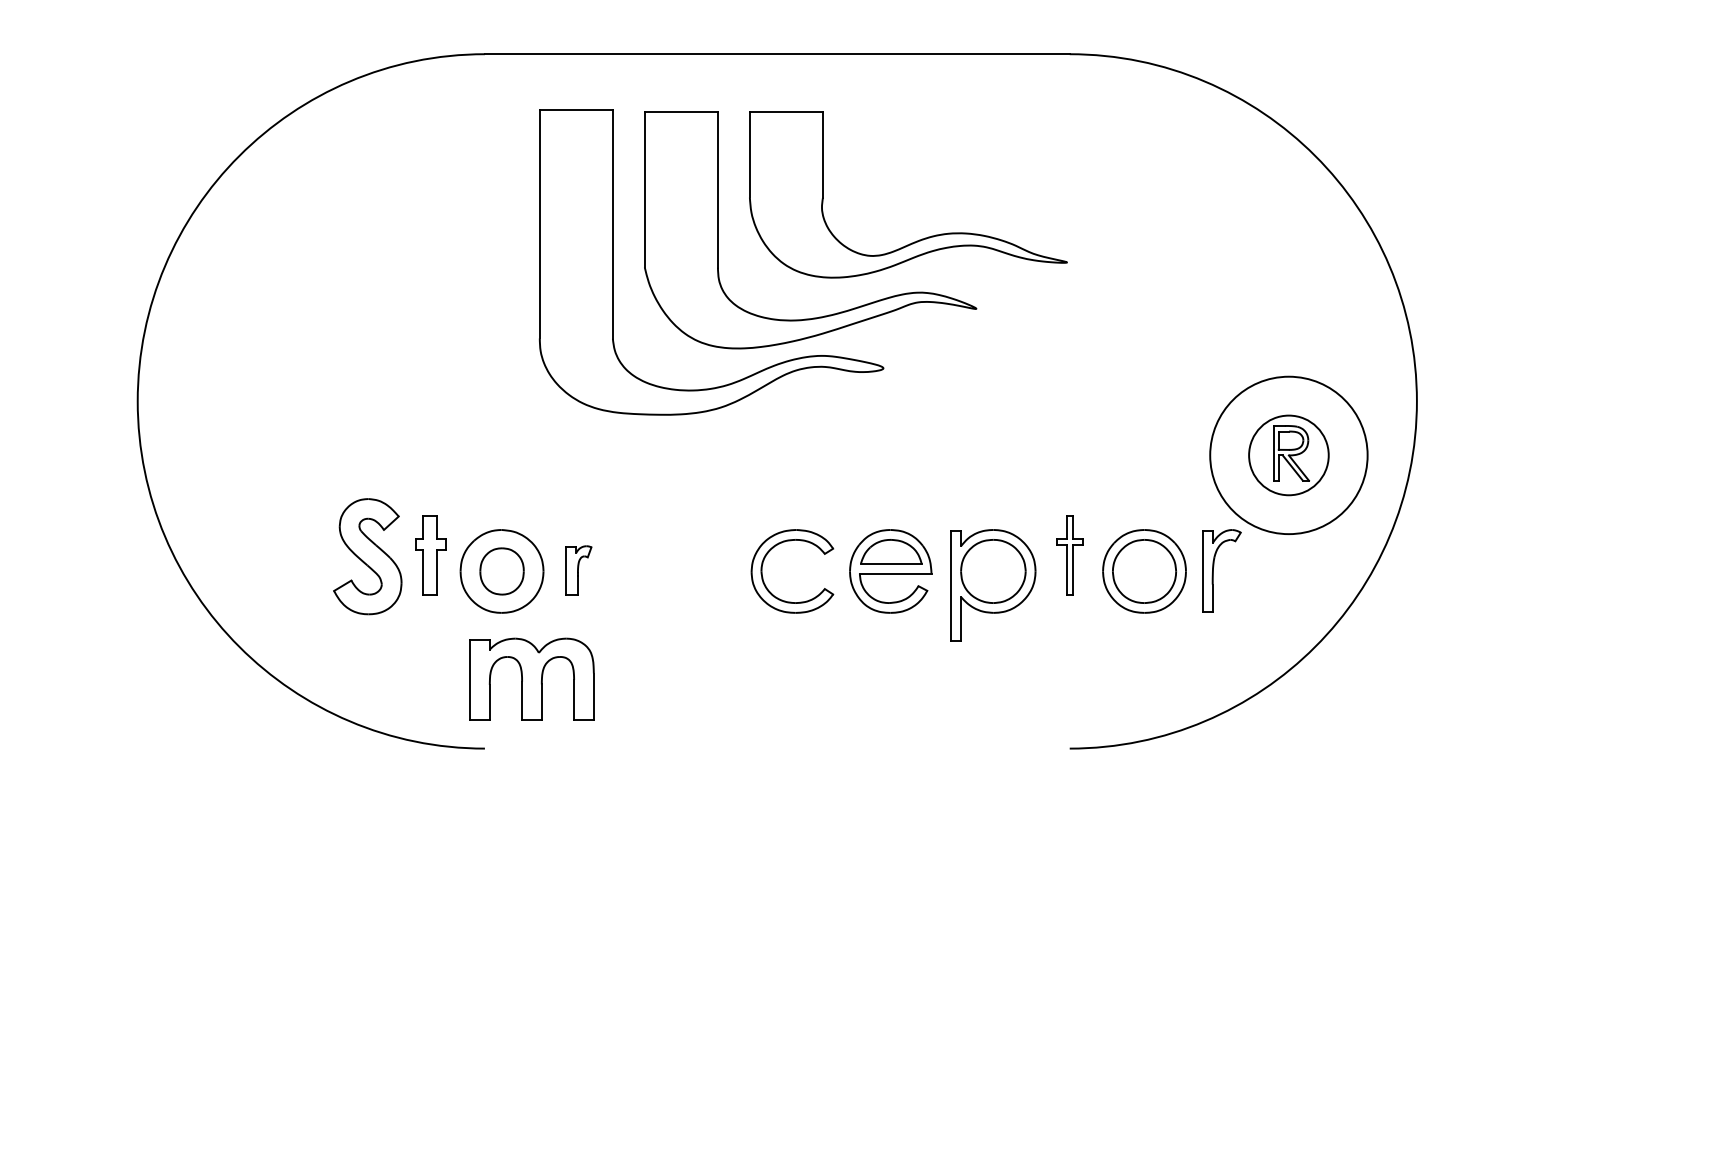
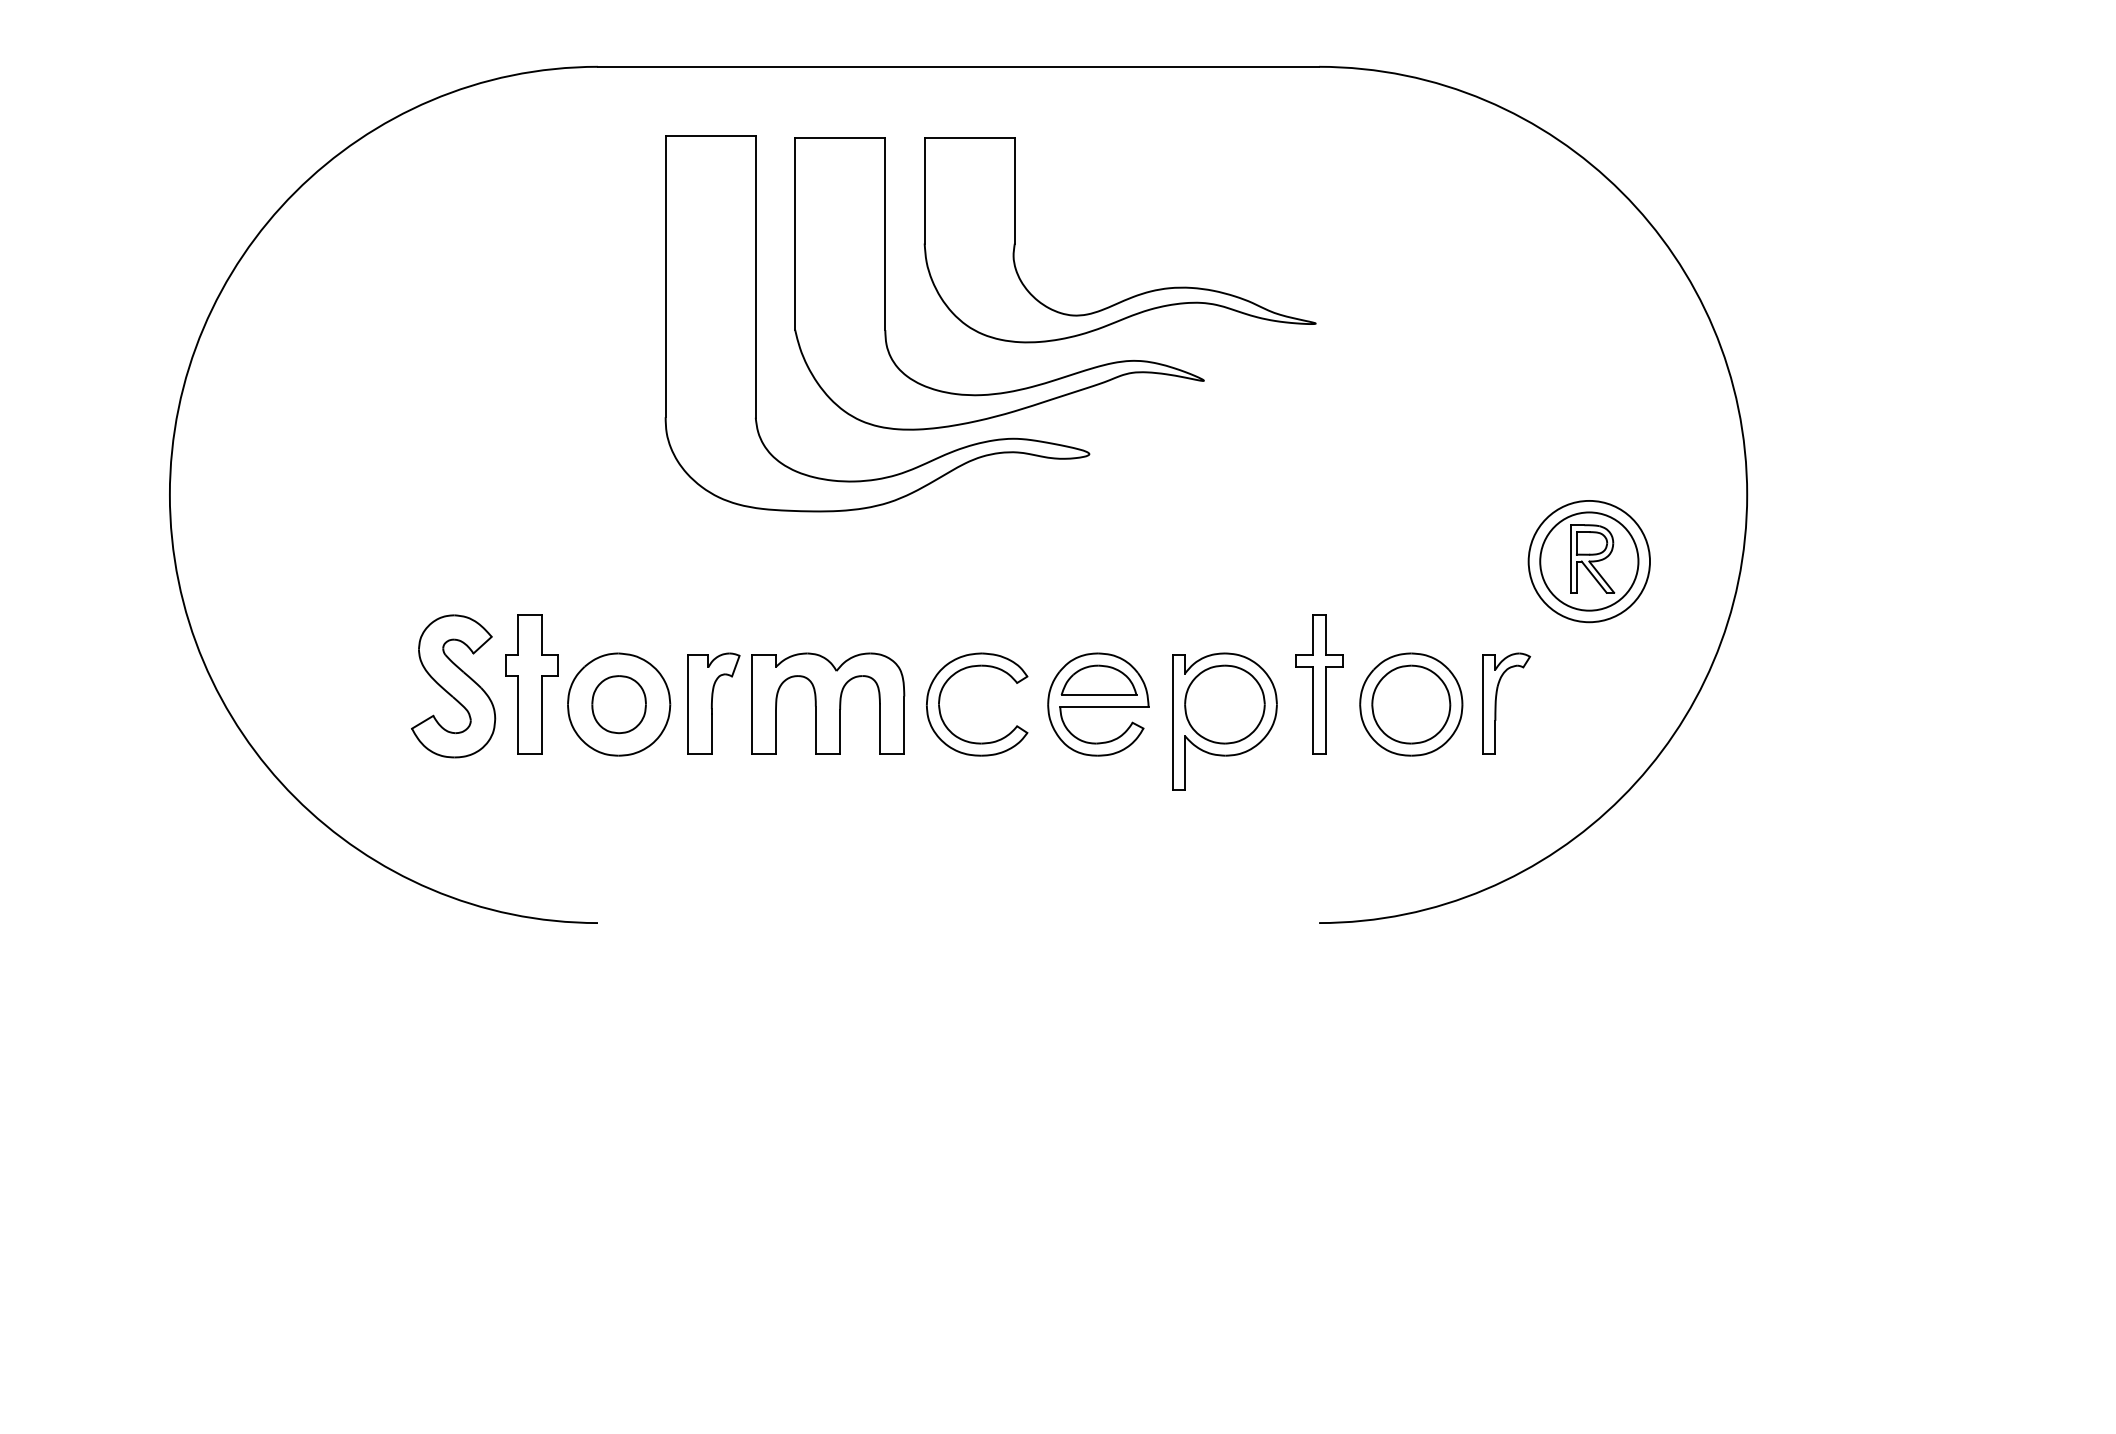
circle: (1289, 455) -> (1589, 561), size x0.62
part: (431, 555) -> (531, 684), size x1.43
part: (1070, 555) -> (1319, 684), size x1.43
part: (578, 570) -> (713, 703), size x1.67
part: (532, 679) -> (828, 703), moved

